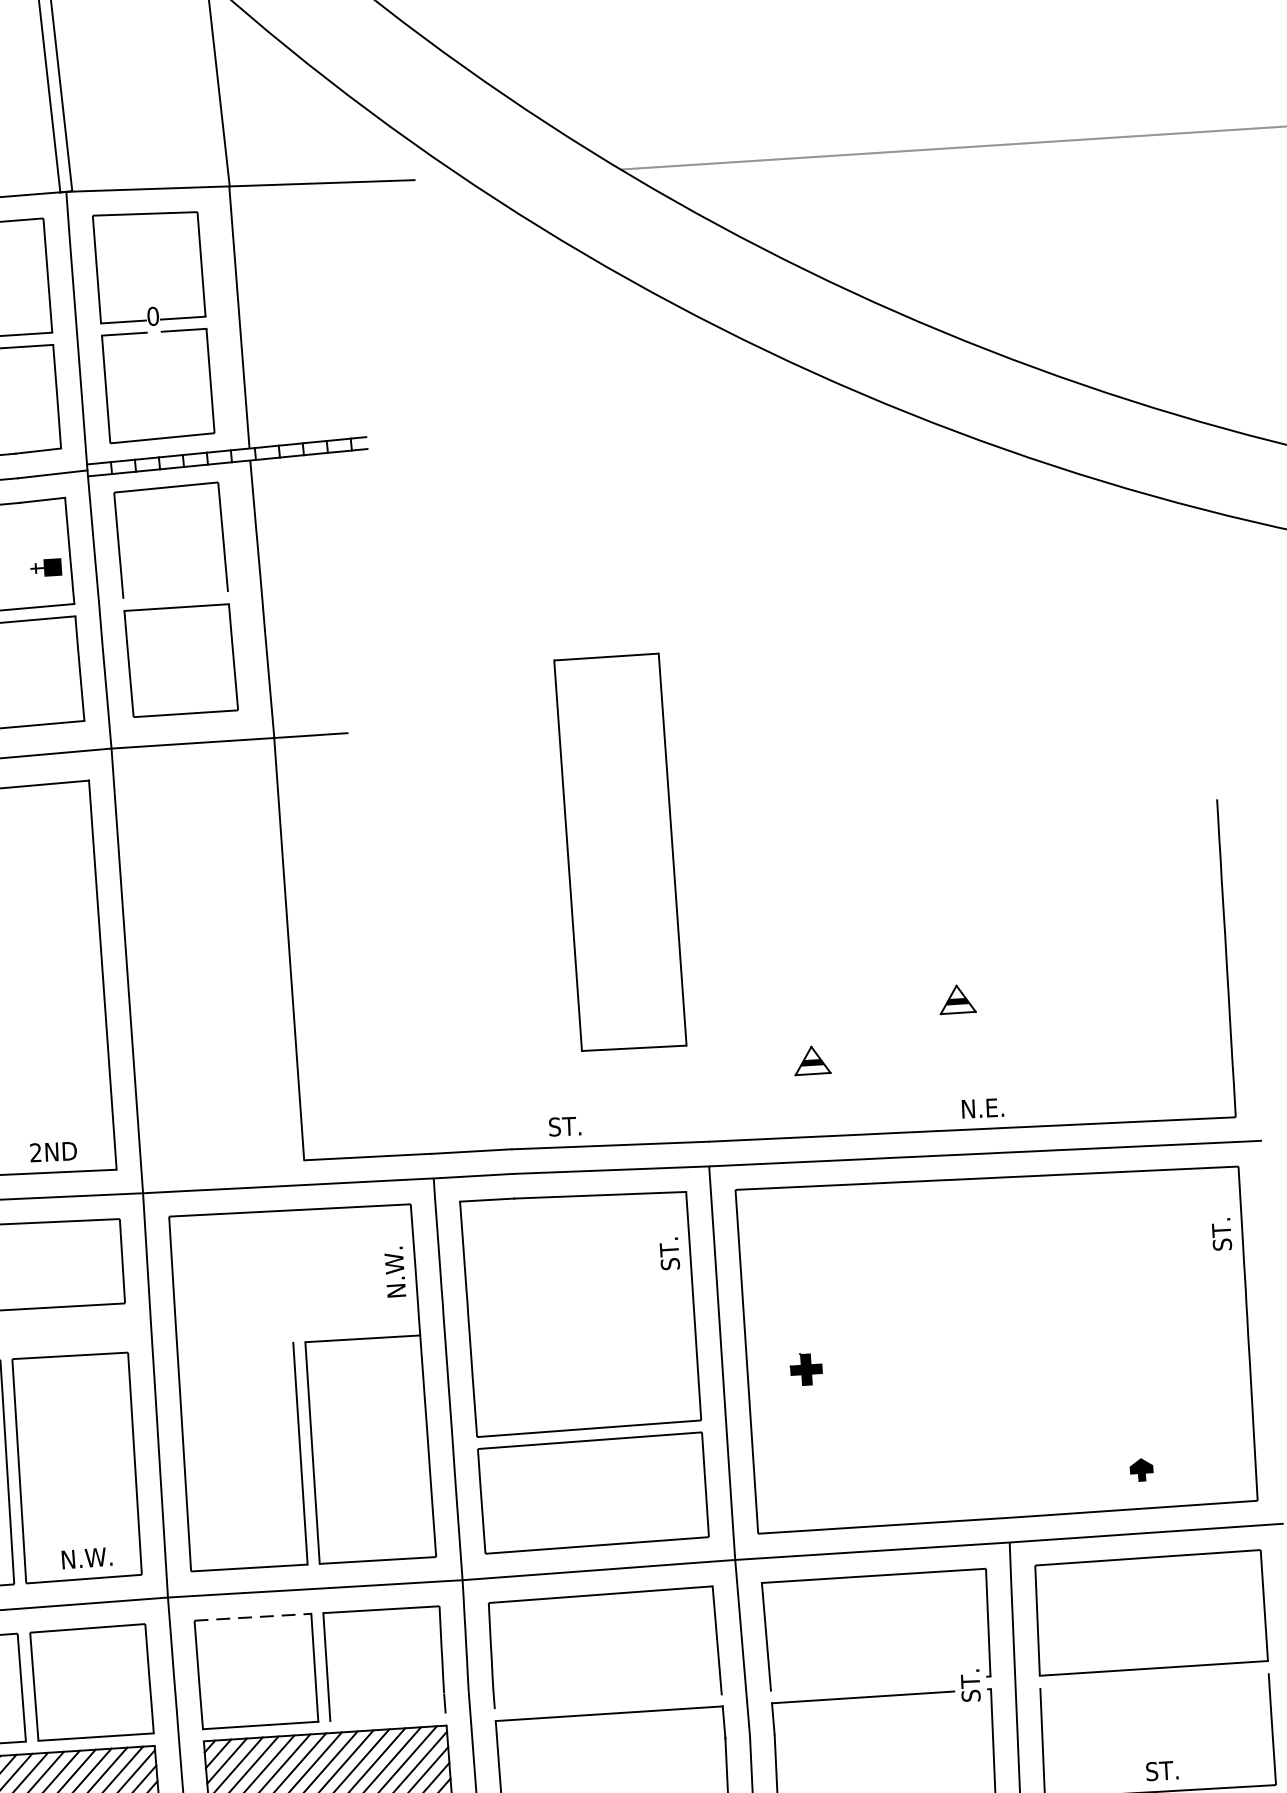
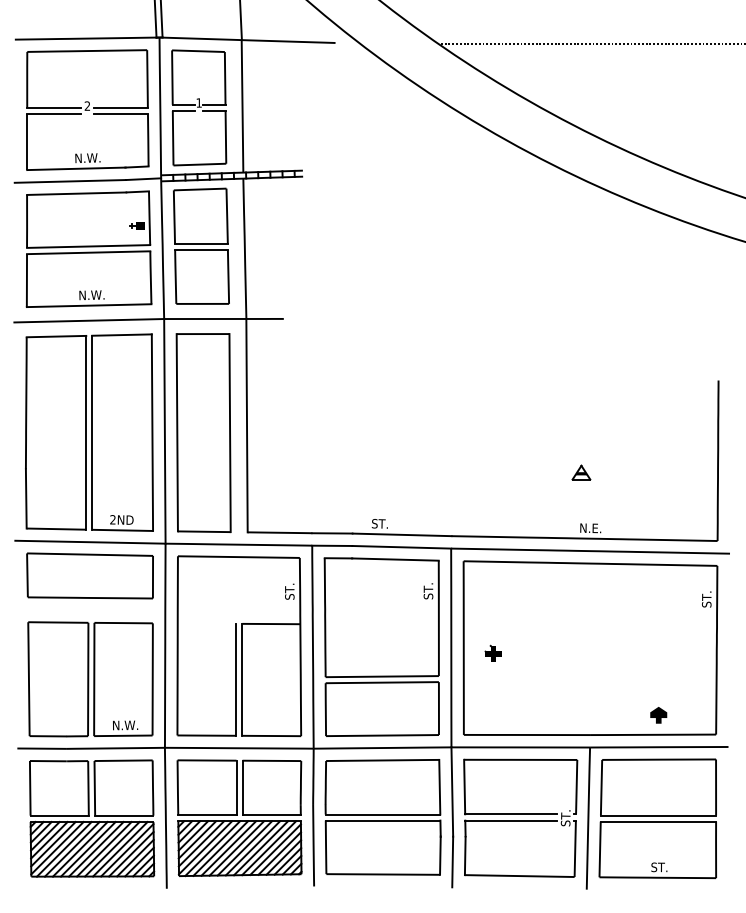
text: (151, 315) -> (198, 102), 0 -> 1
line: (175, 596) -> (201, 244), added
part: (620, 853) -> (203, 433), moved
part: (812, 1060) -> (506, 498), removed
text: (394, 1272) -> (289, 591), N.W. -> ST.
part: (1141, 1470) -> (658, 715), size x1.43
line: (253, 1617) -> (207, 760), dashed -> solid
line: (1154, 1680) -> (658, 821), added
line: (862, 1685) -> (511, 814), added
line: (607, 1701) -> (382, 814), added
line: (387, 1717) -> (271, 815), added

